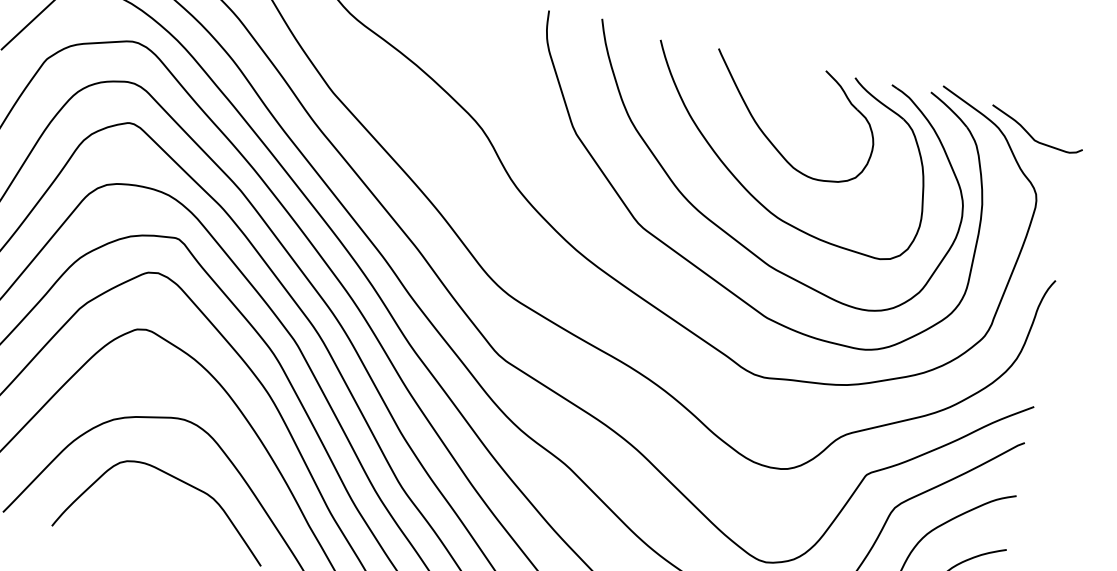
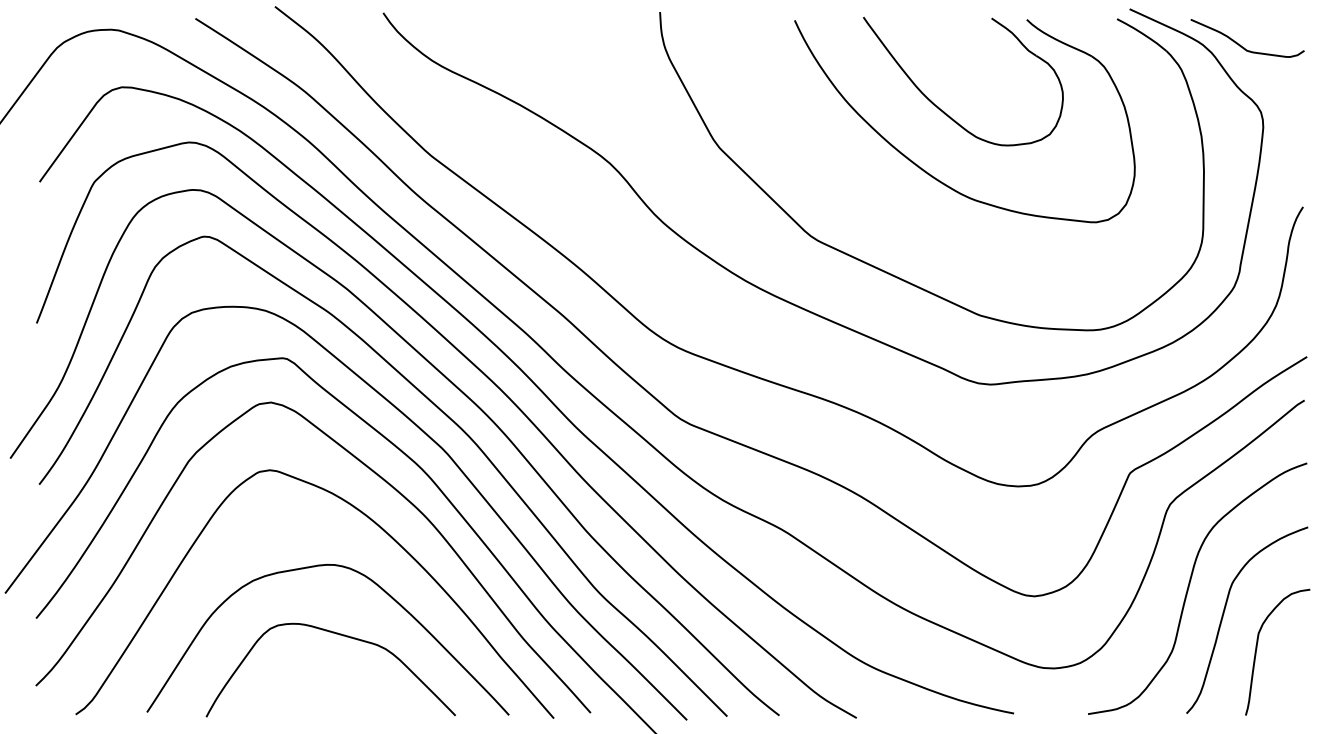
part: (726, 231) -> (913, 225), removed

